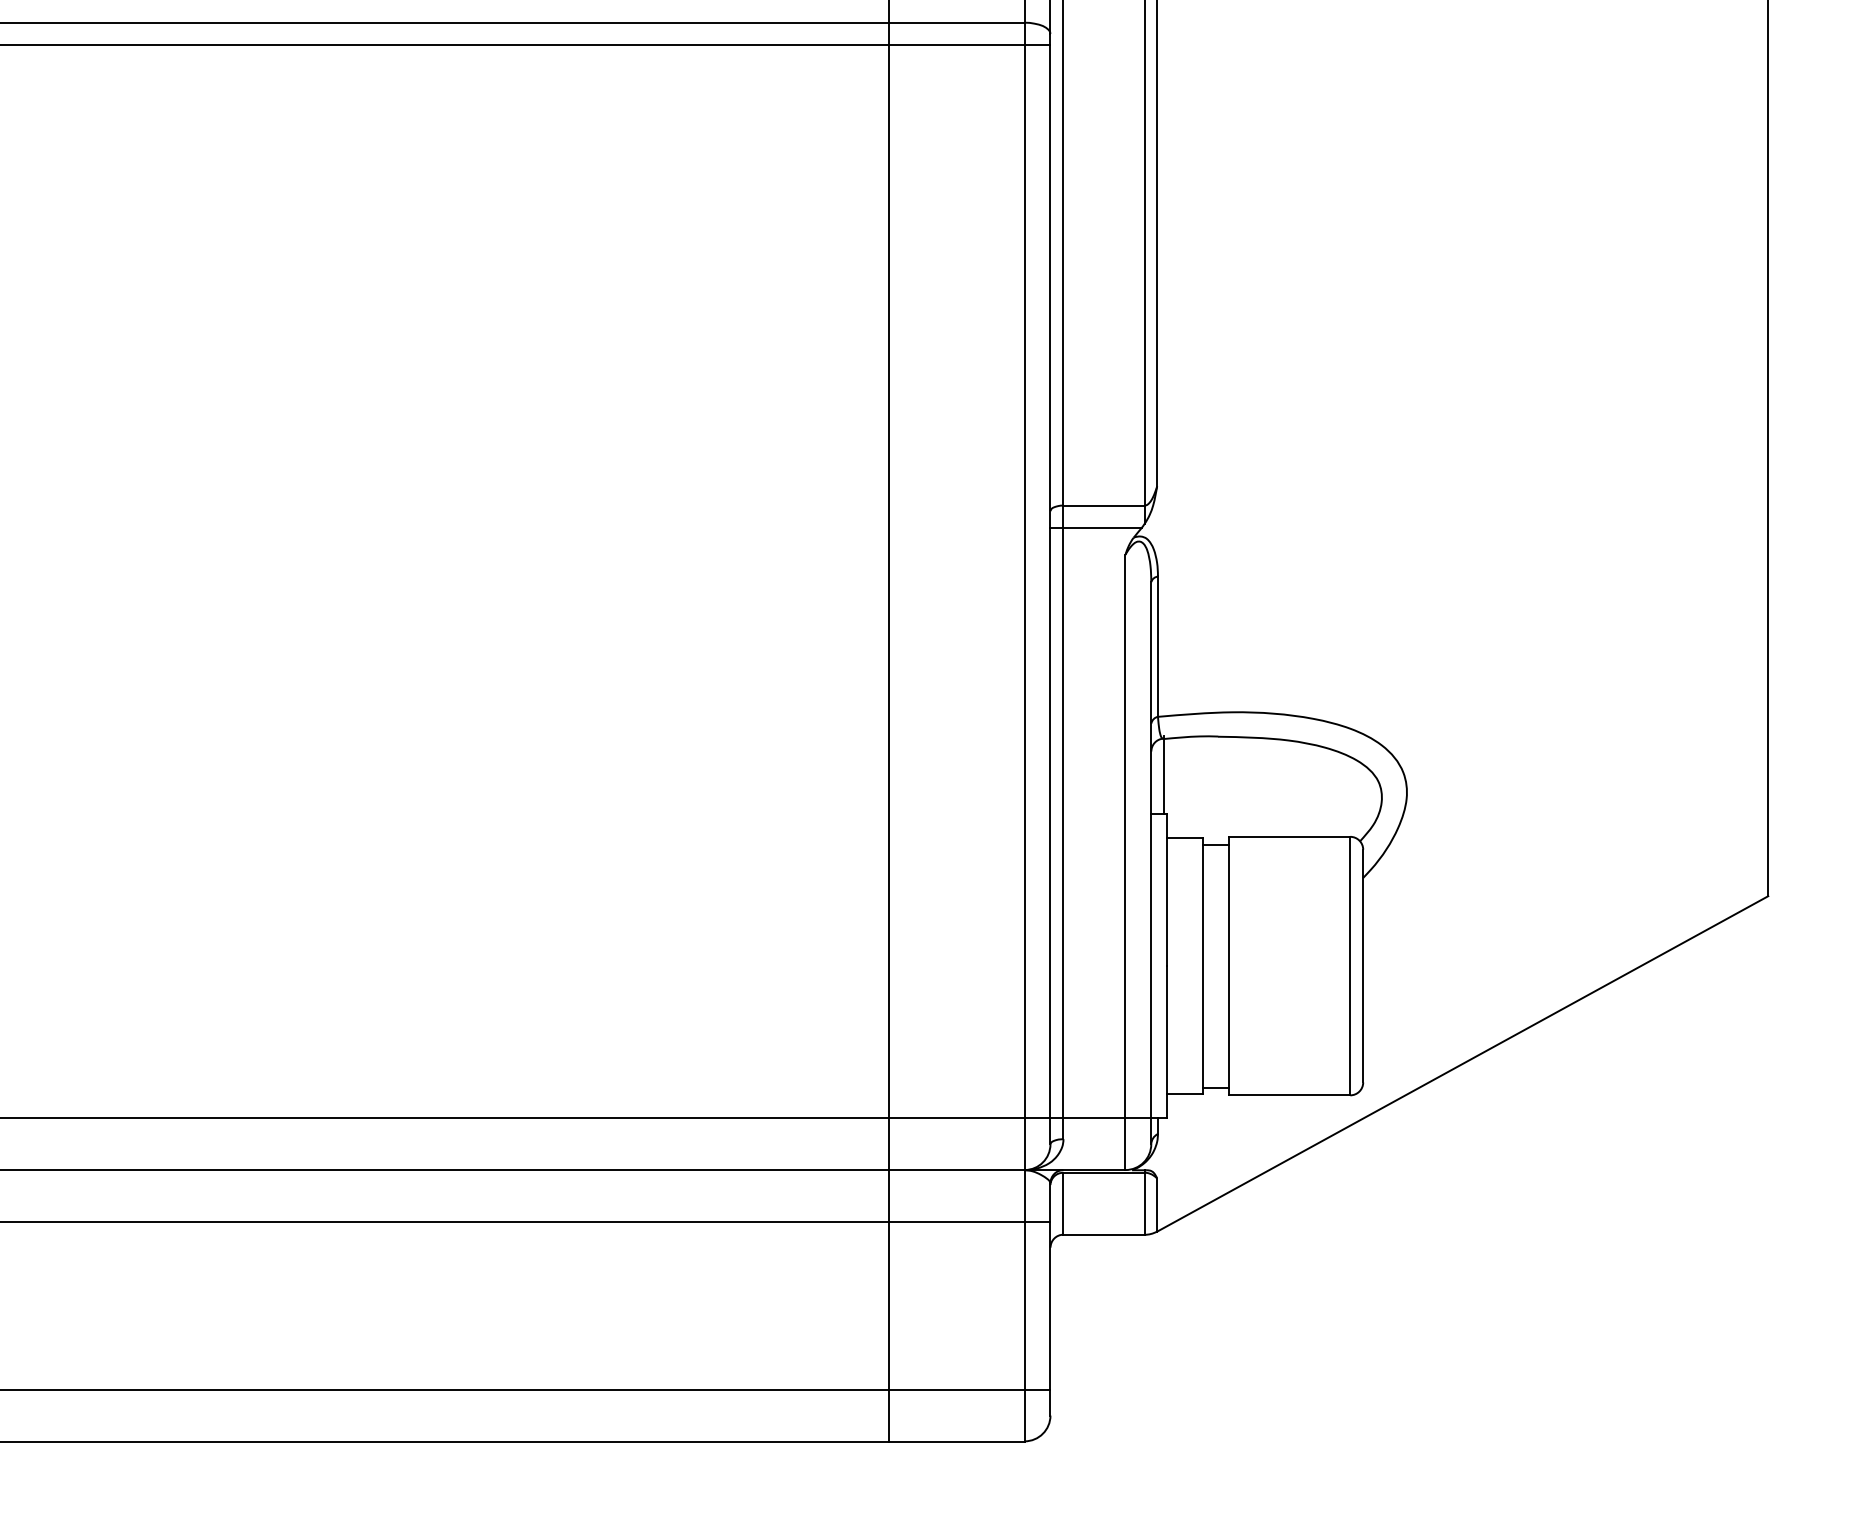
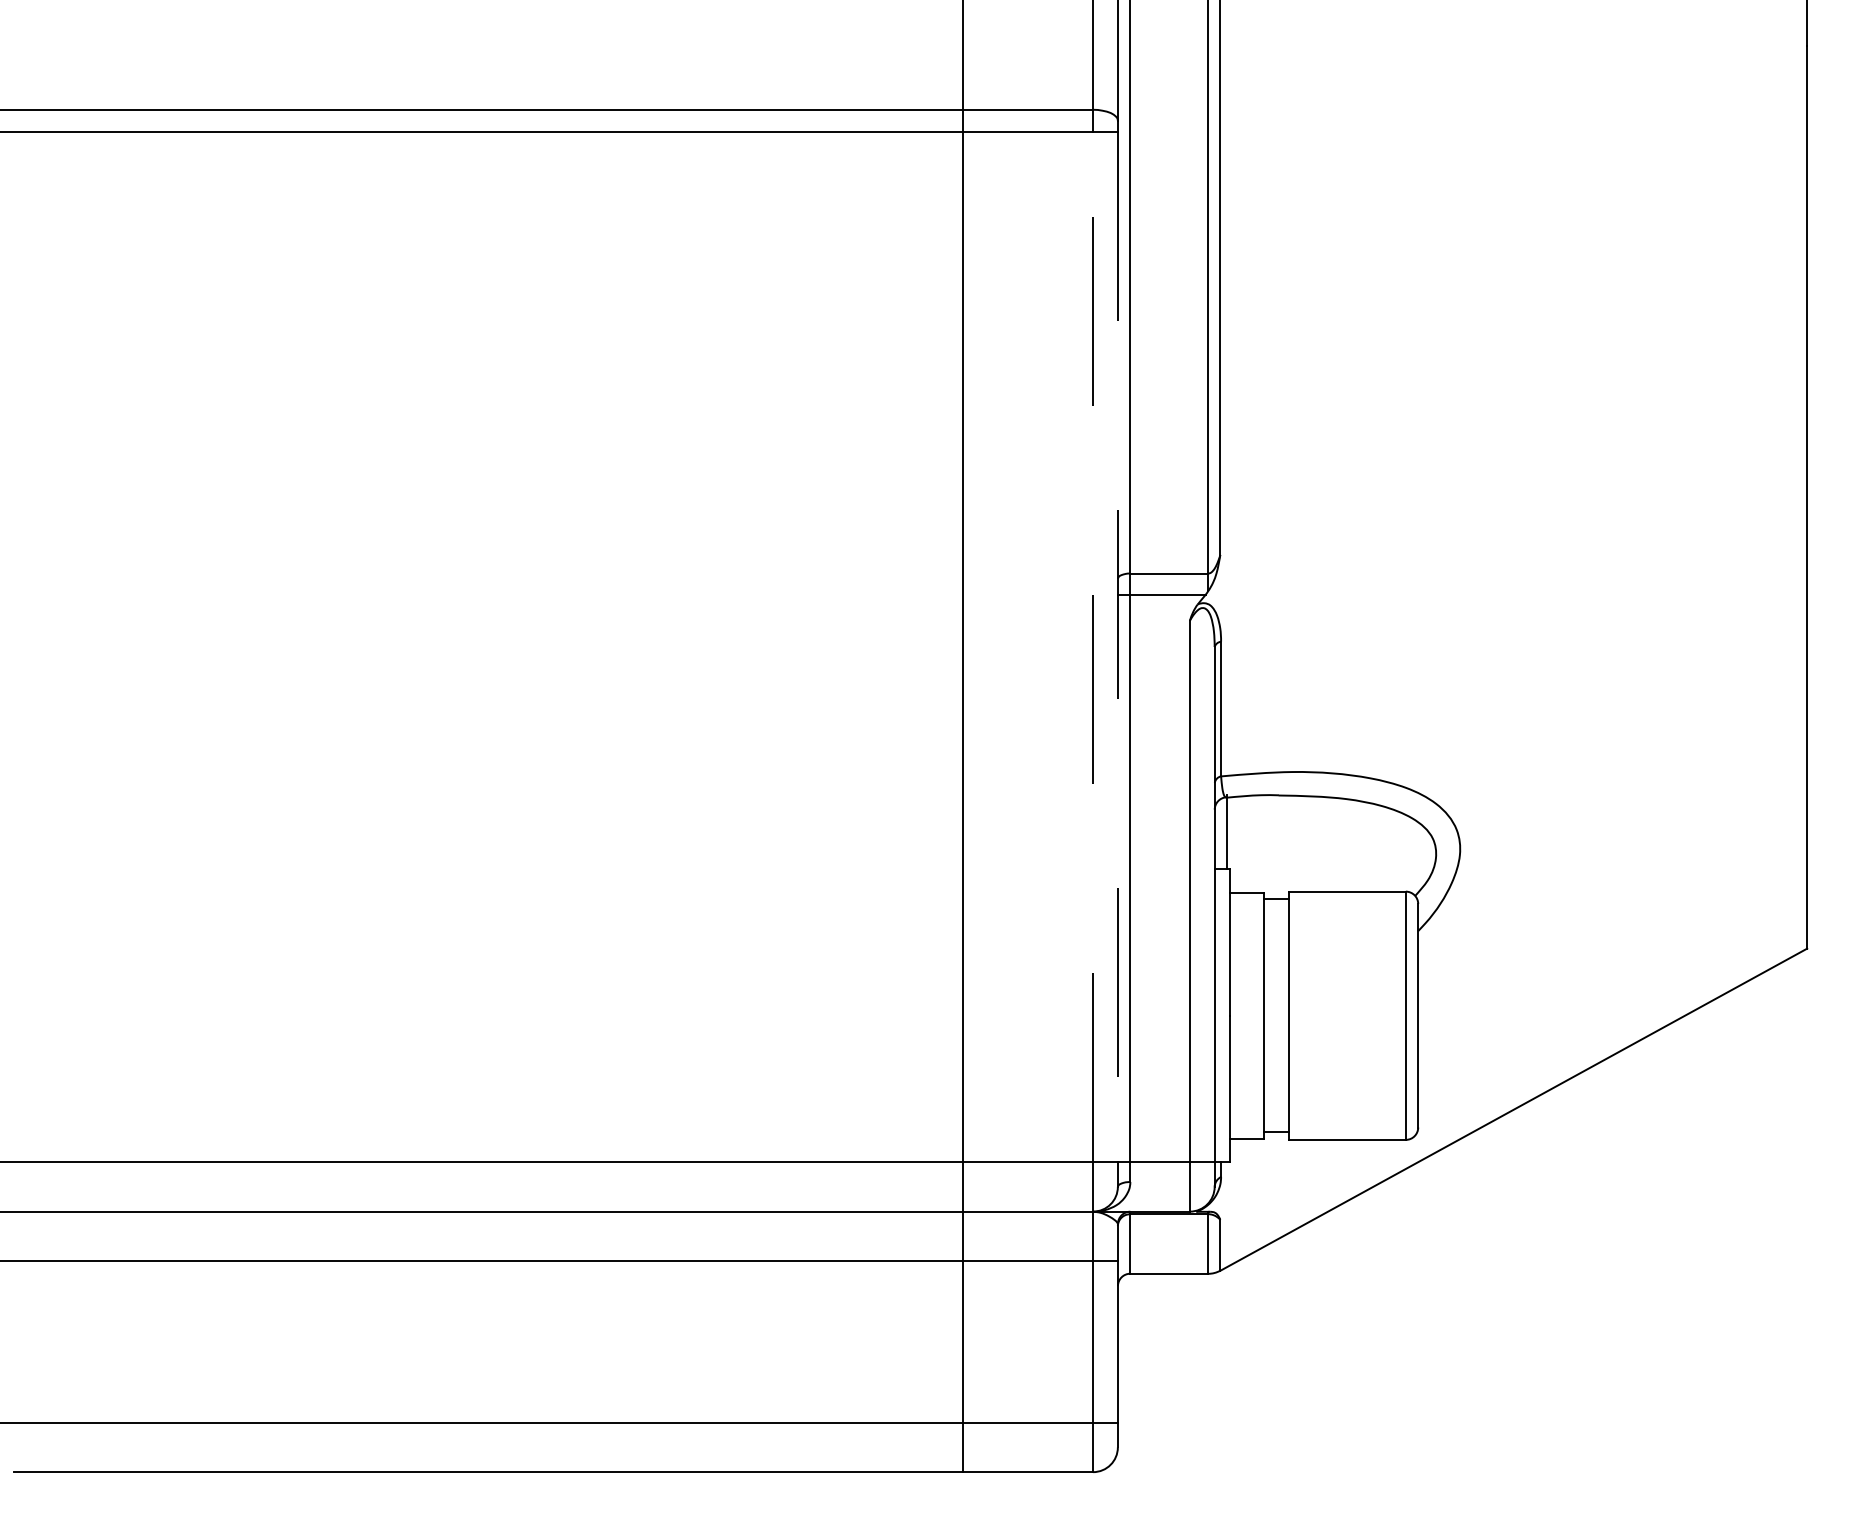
line: (1025, 581) -> (1093, 646), solid -> dashed
line: (1050, 582) -> (1117, 647), solid -> dashed

